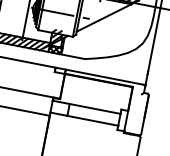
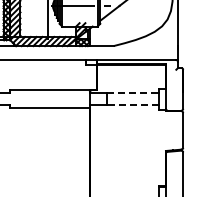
line: (95, 109) -> (133, 93), solid -> dashed
line: (93, 121) -> (133, 105), solid -> dashed

